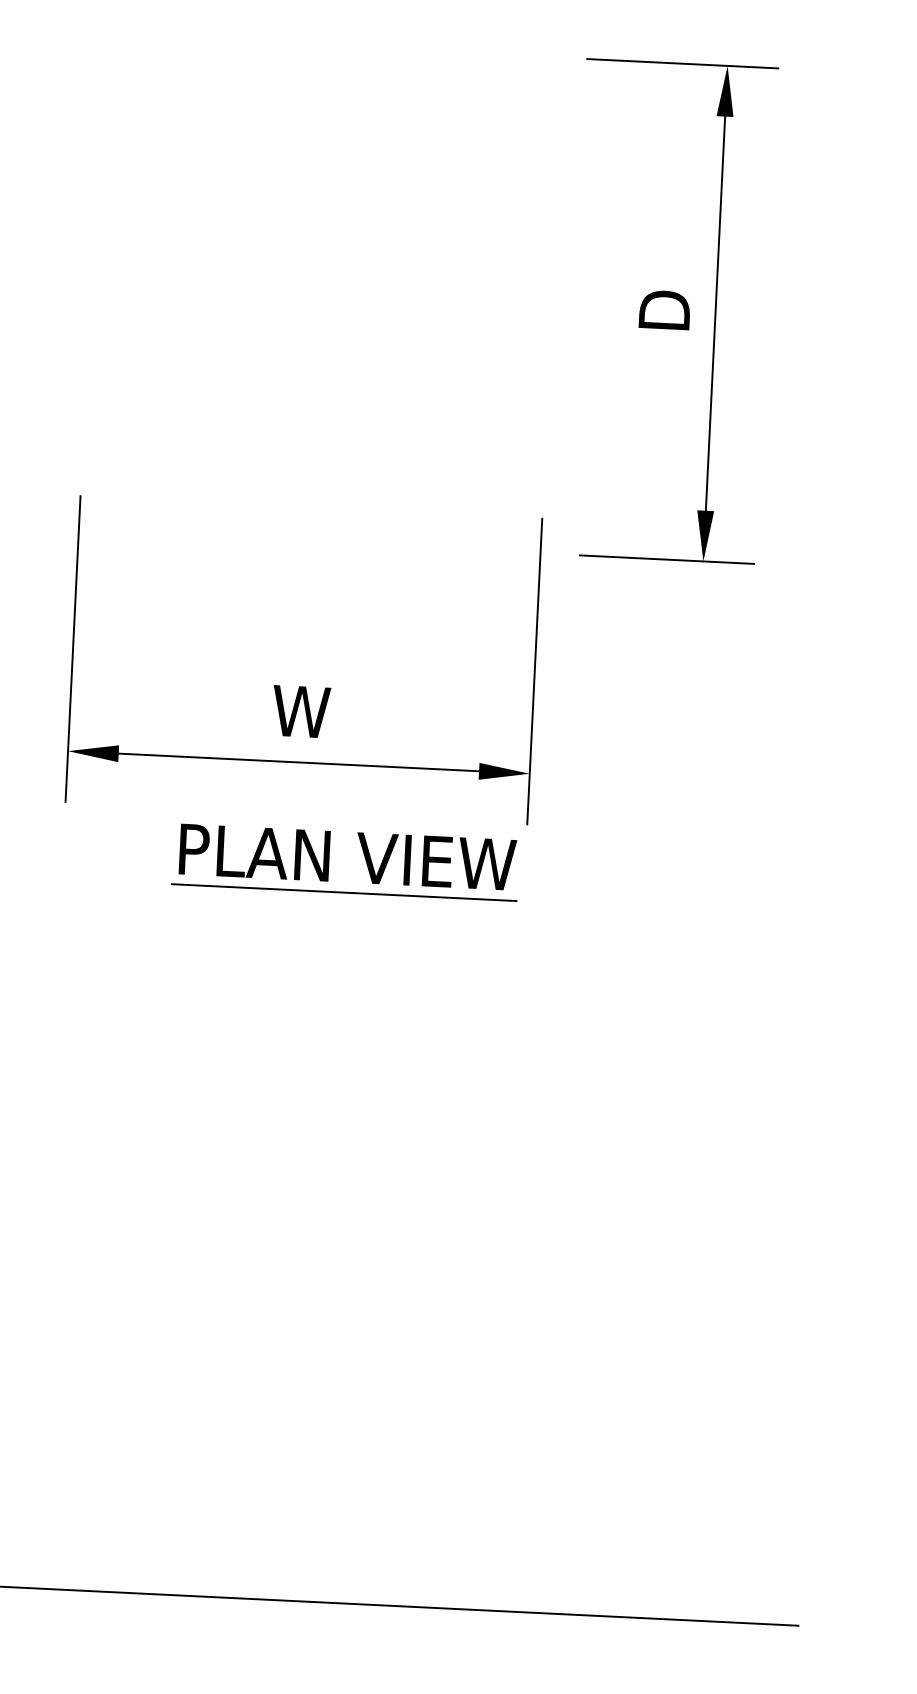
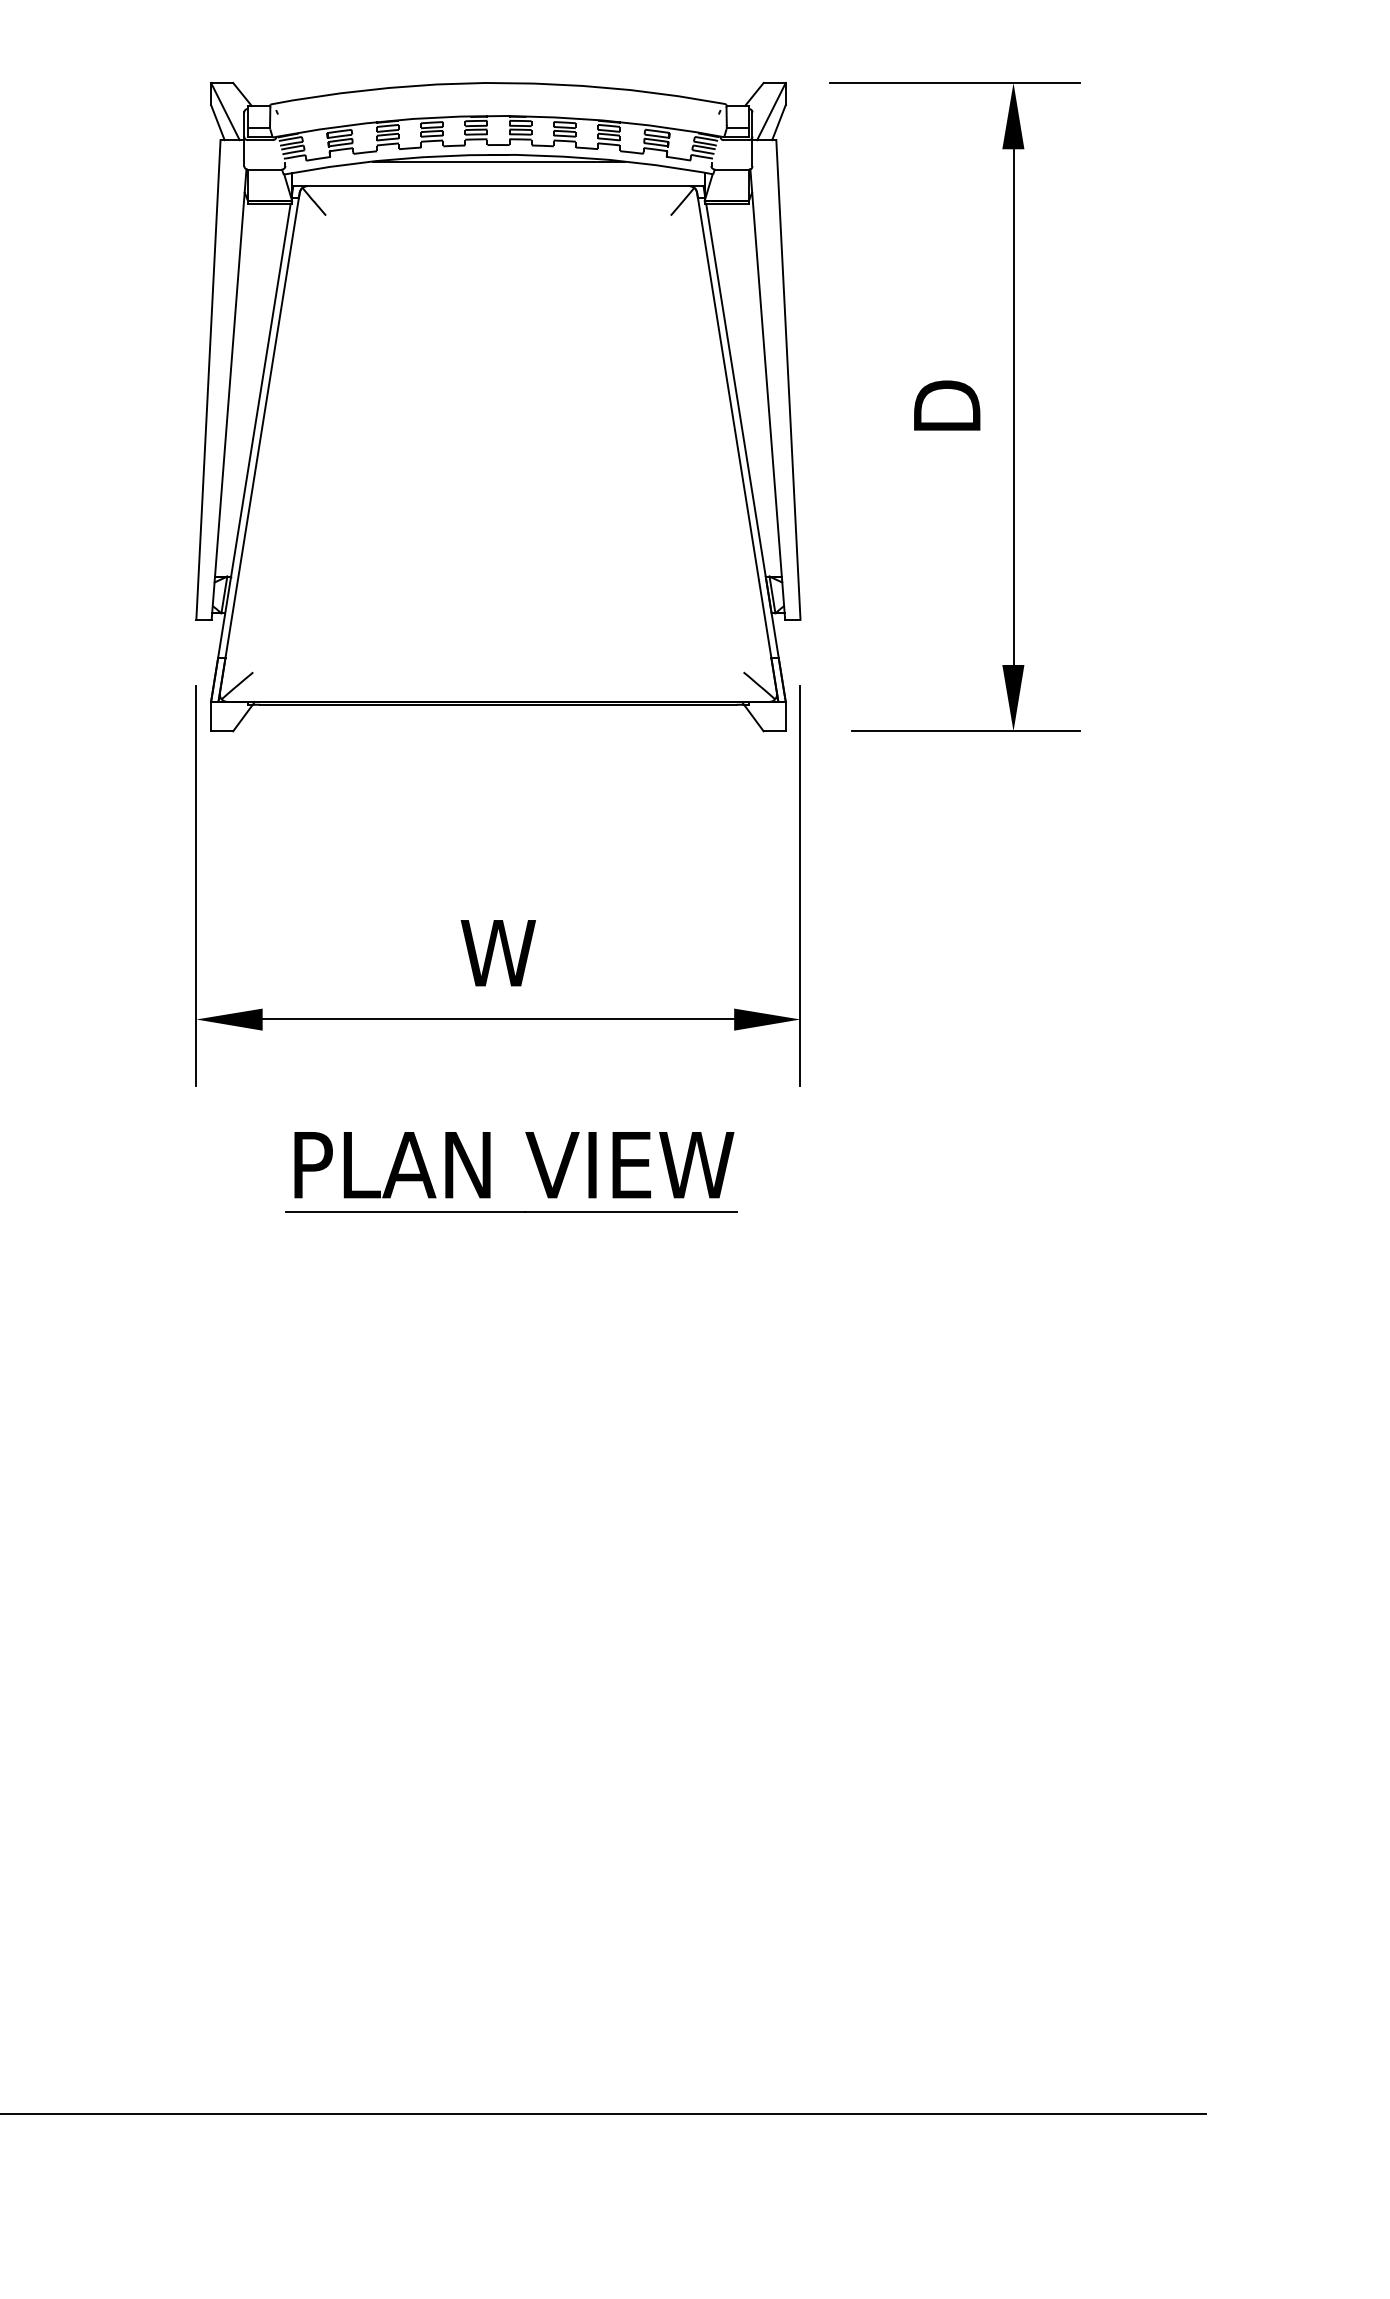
part: (321, 293) -> (498, 406), added
part: (329, 862) -> (490, 1172), moved

